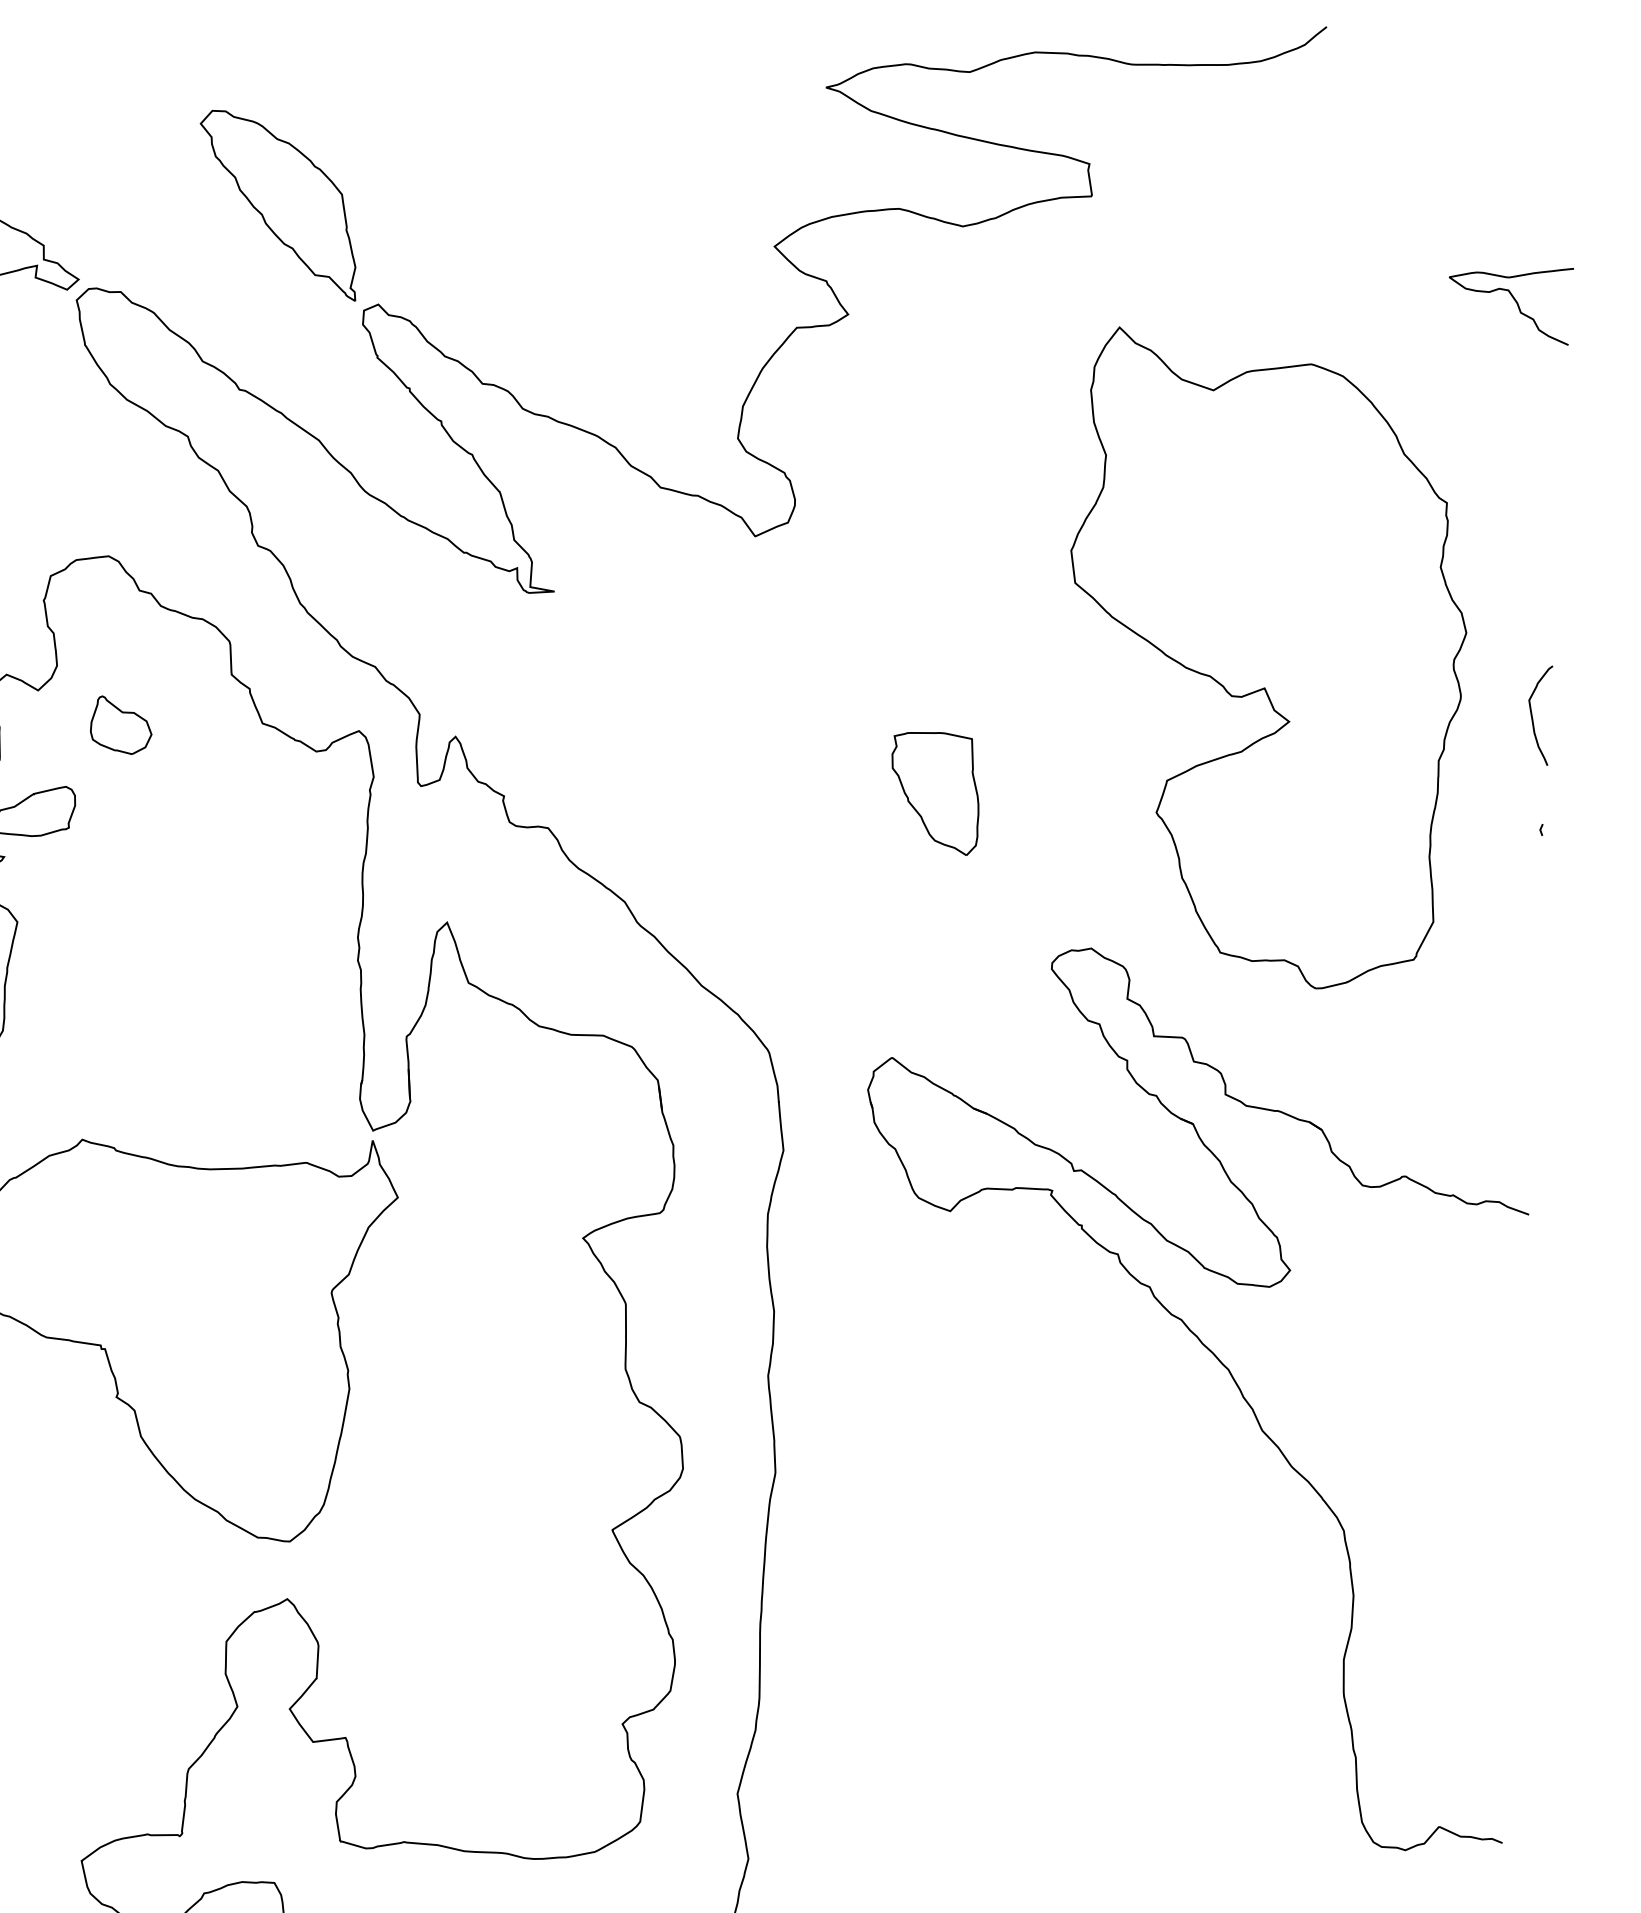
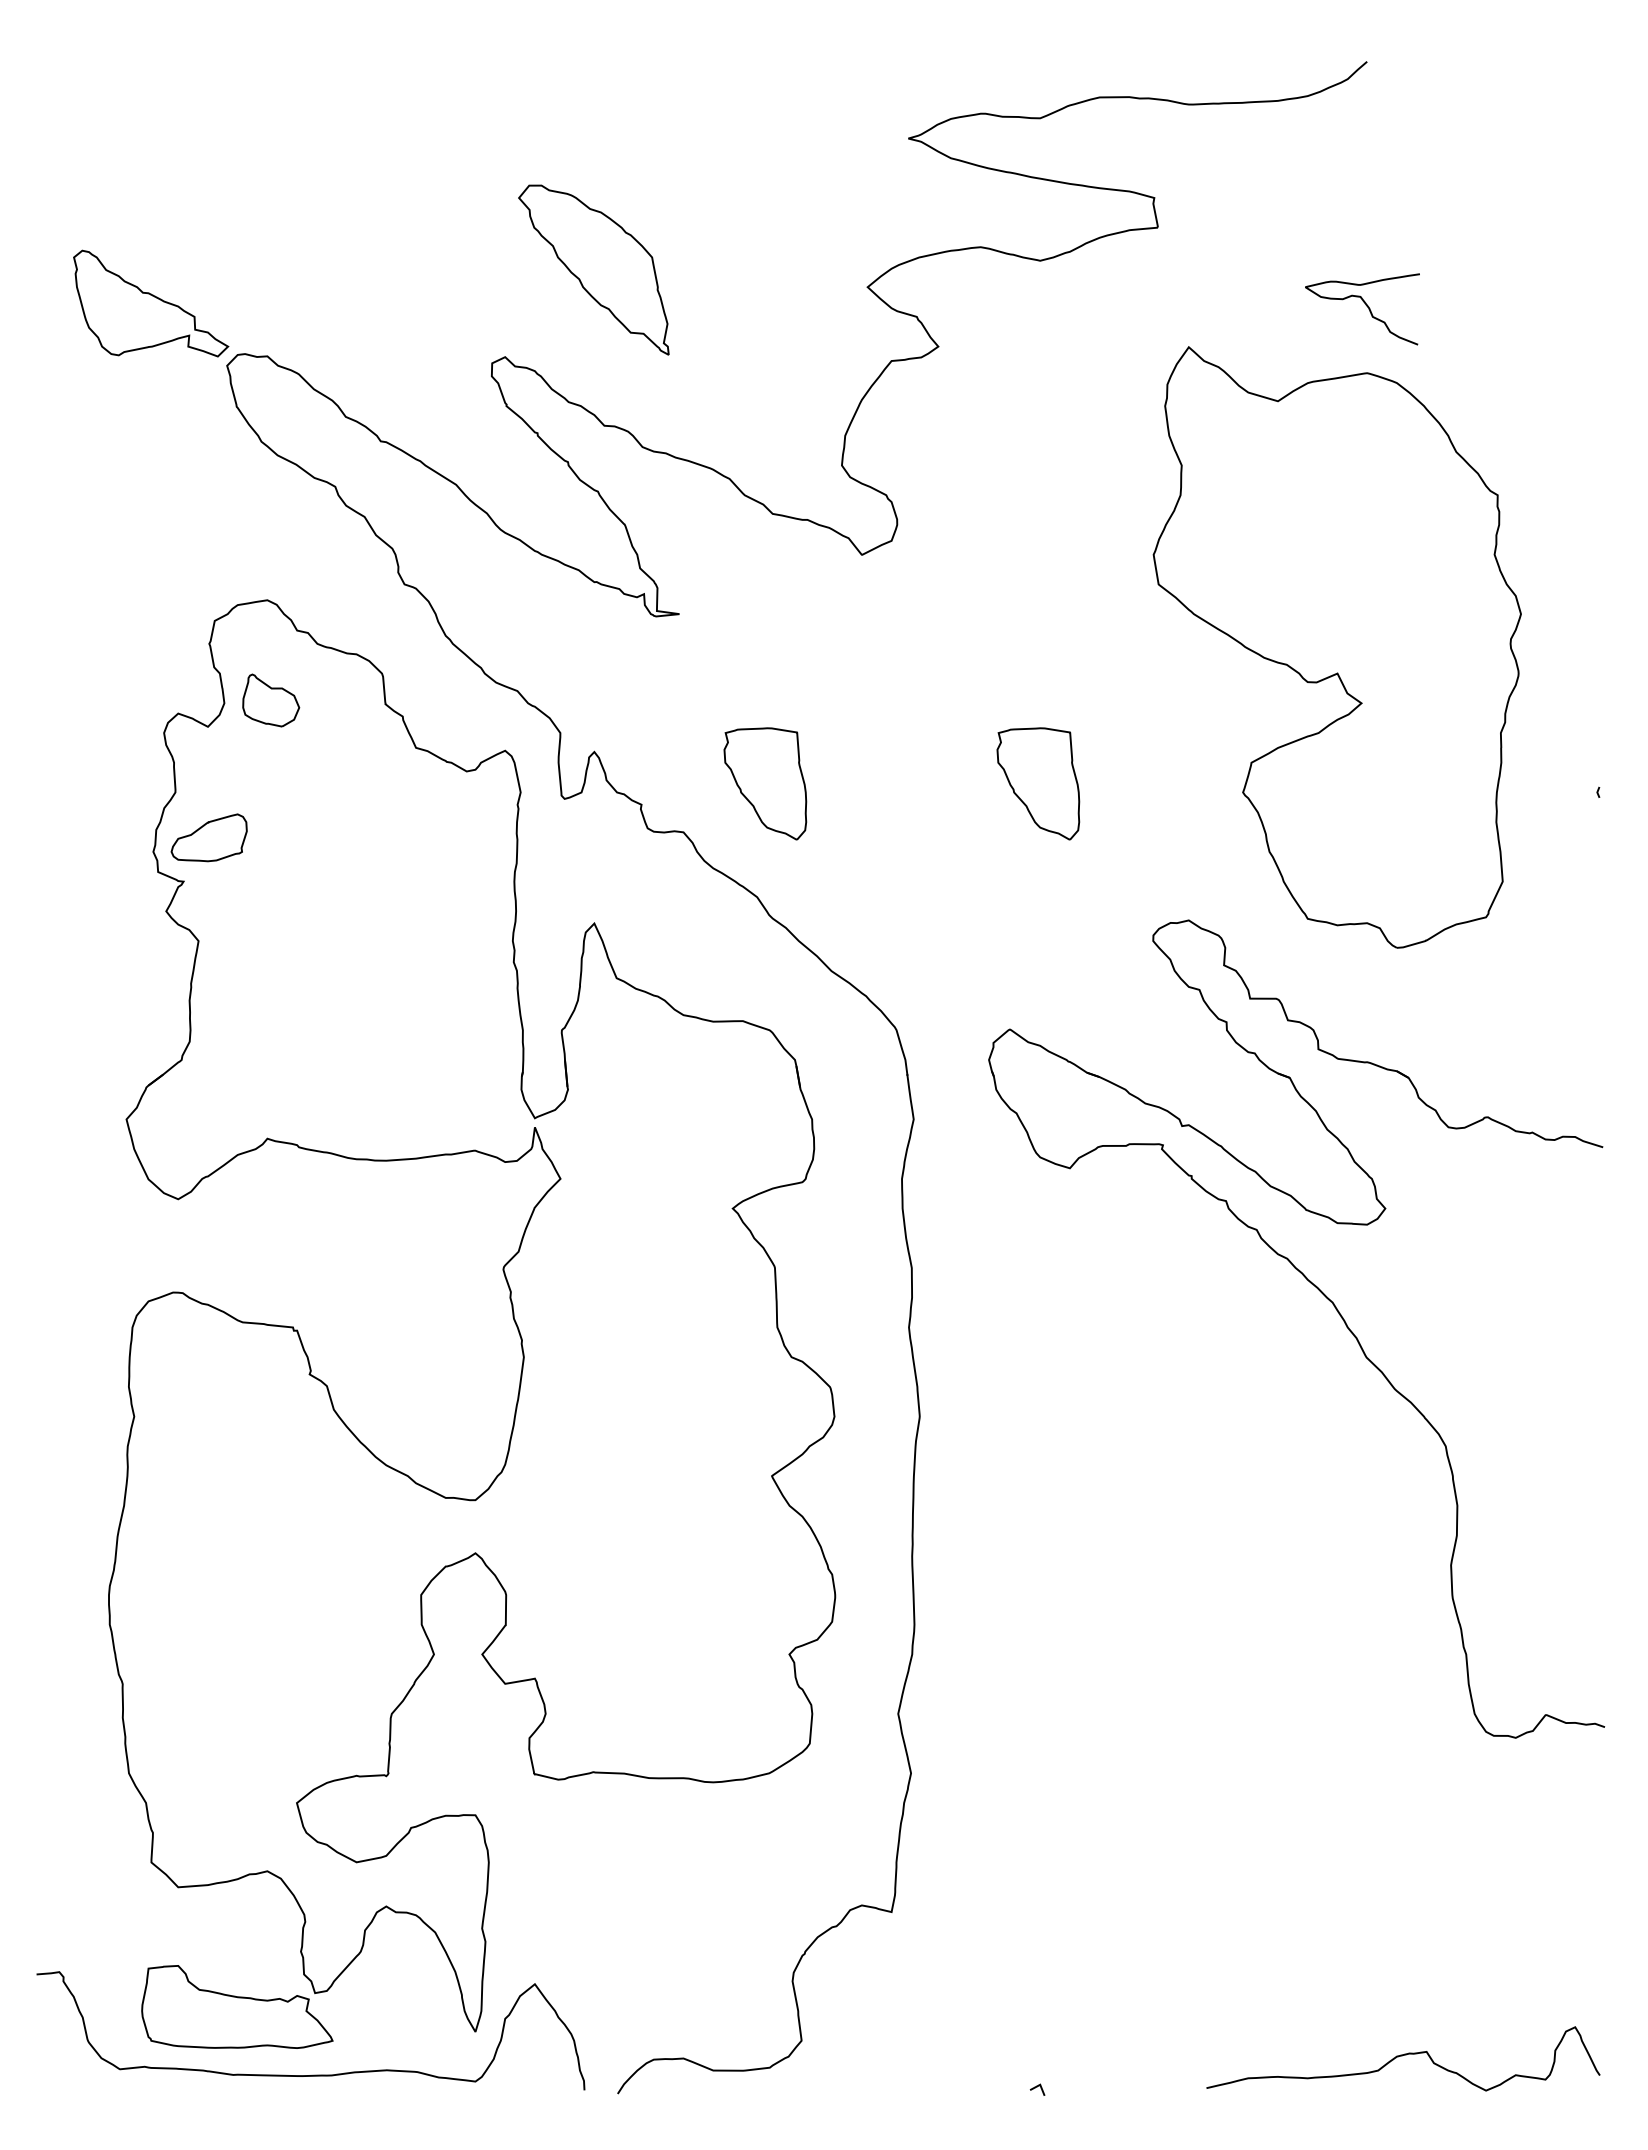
part: (277, 204) -> (593, 269), moved
curve: (1513, 300) -> (1365, 305), moved
curve: (1532, 714) -> (1585, 686), removed
part: (121, 725) -> (271, 700), moved
part: (639, 779) -> (765, 783), added

